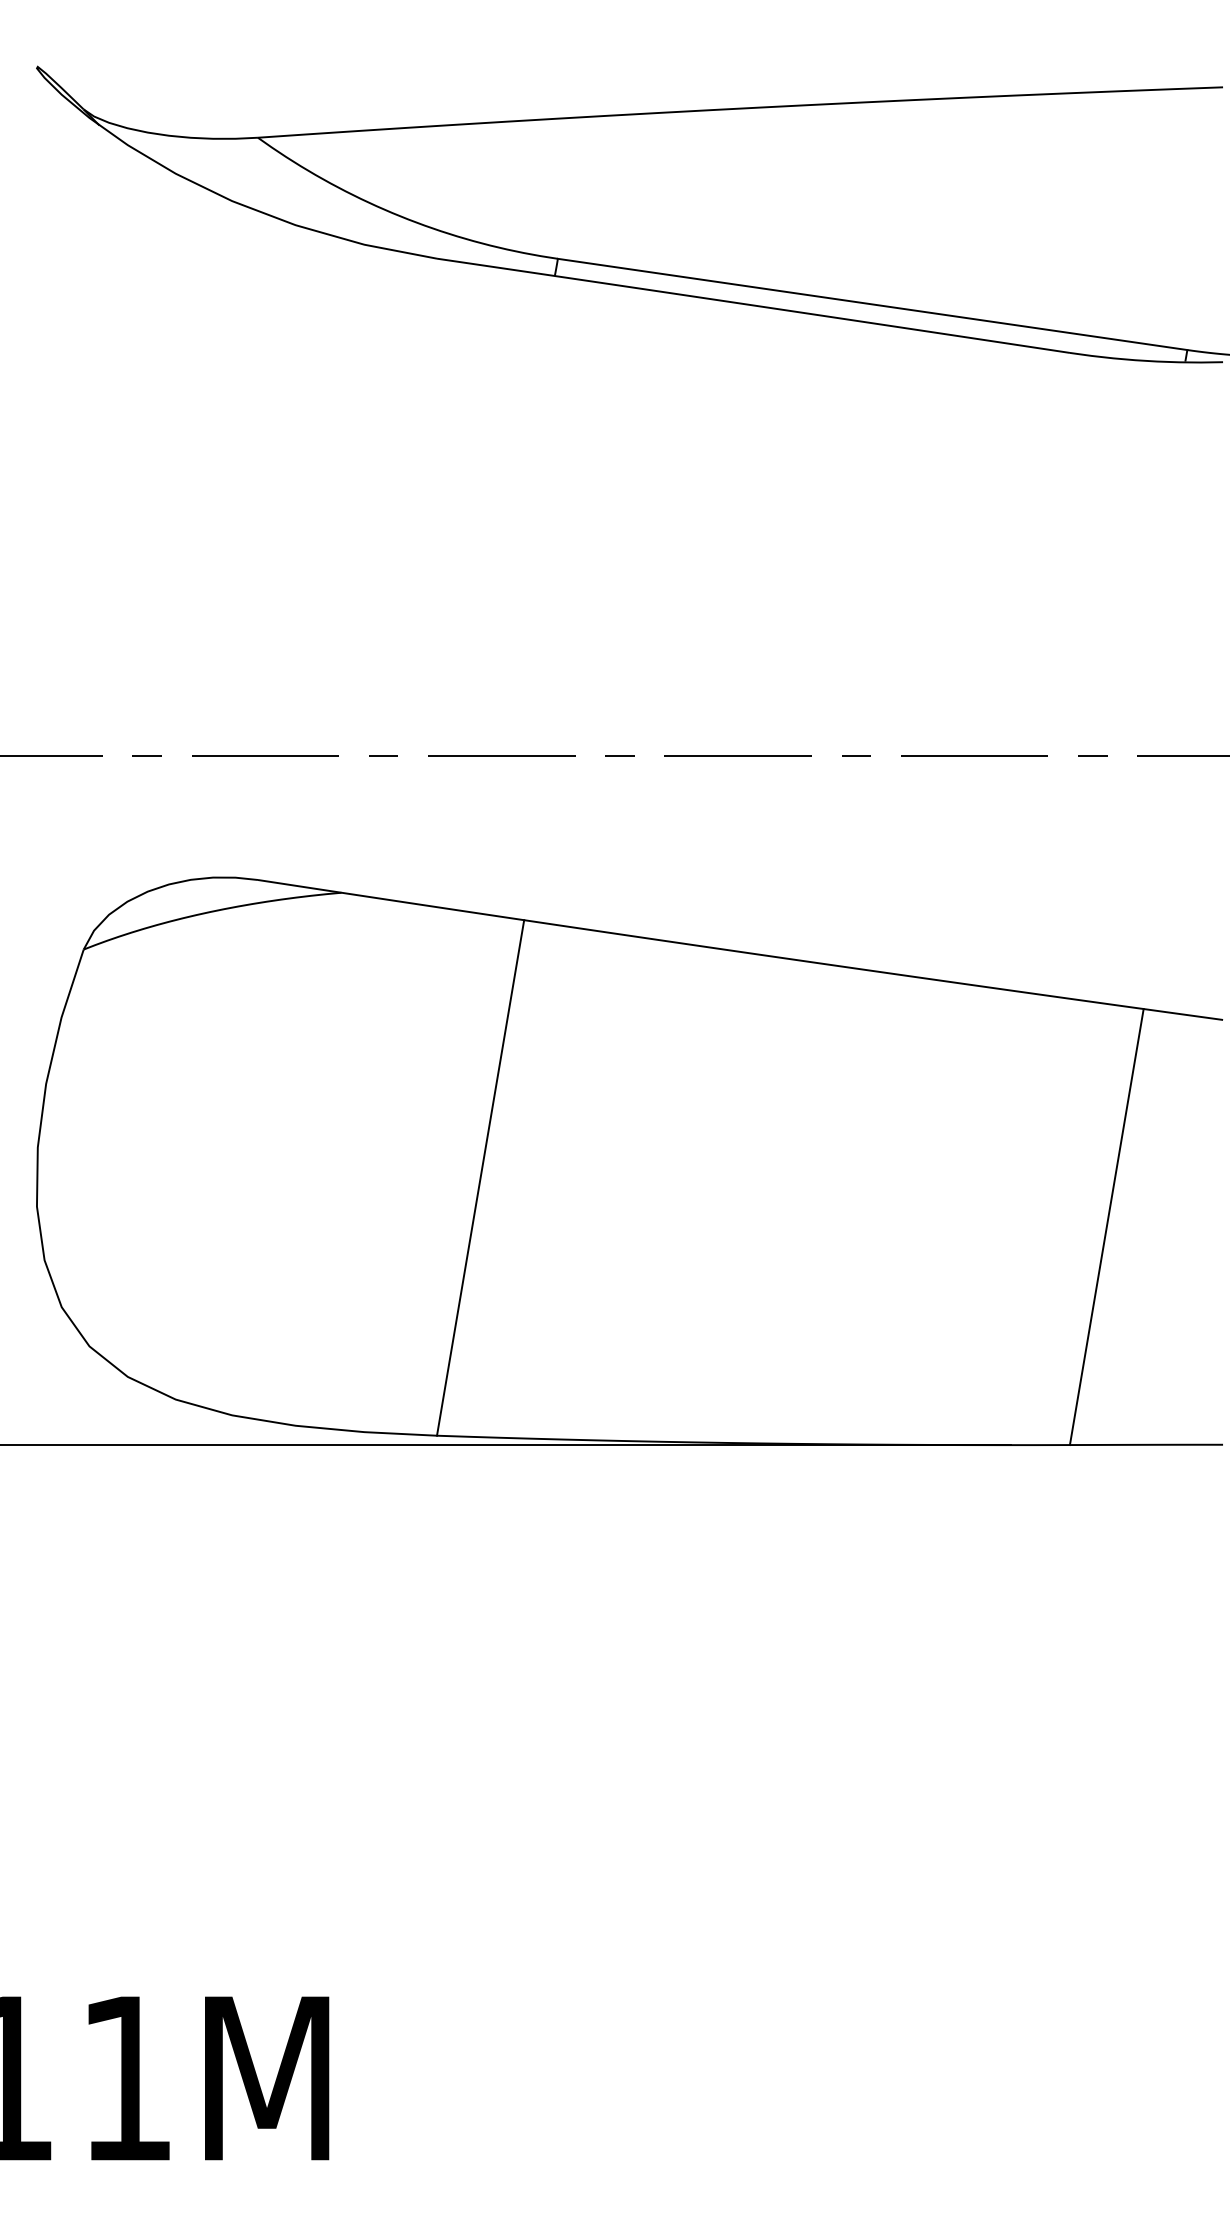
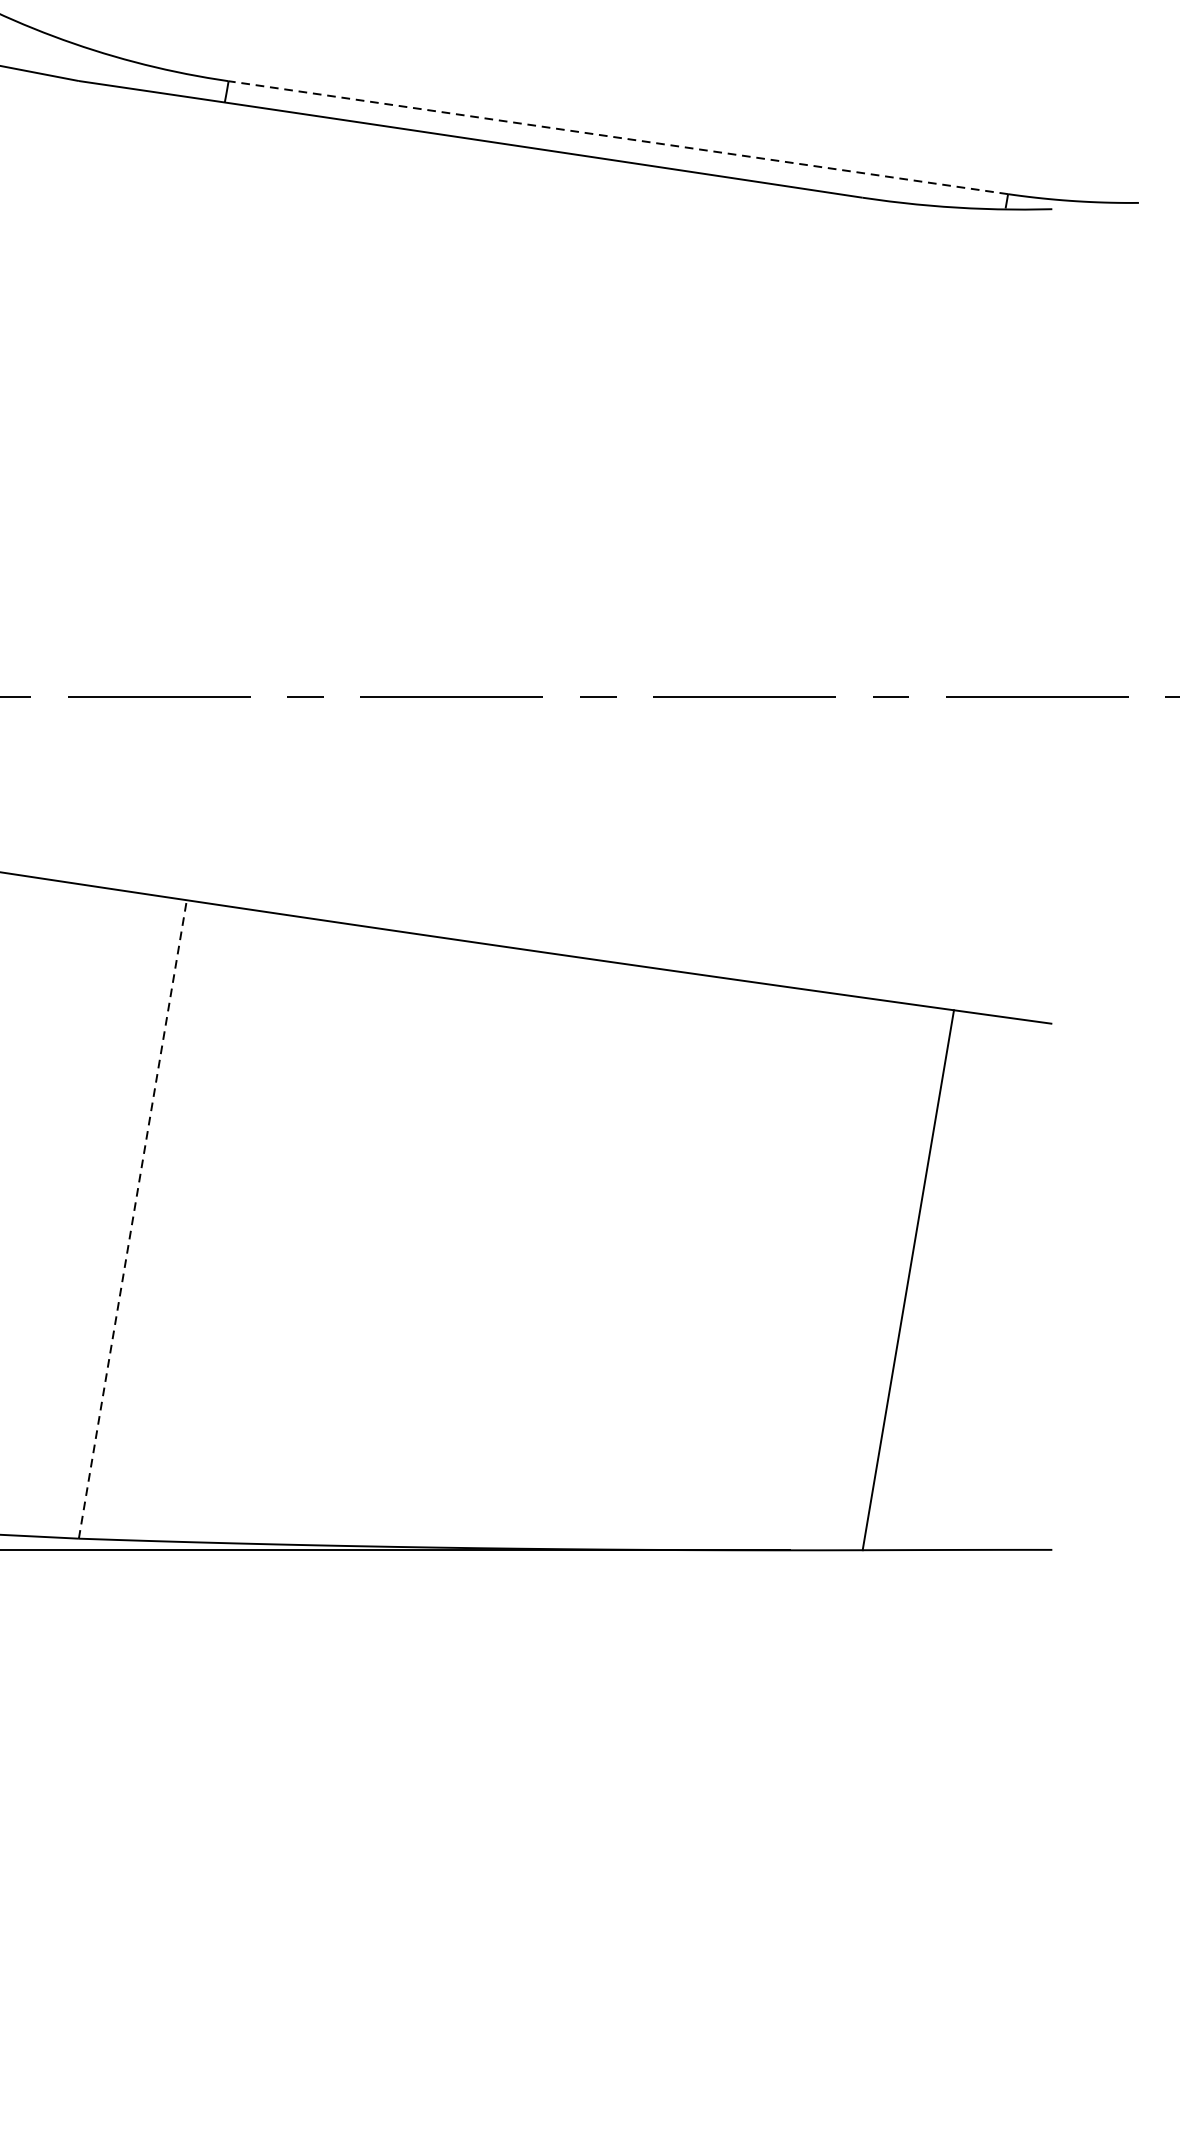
line: (872, 304) -> (618, 137), solid -> dashed
line: (480, 1177) -> (132, 1218), solid -> dashed

